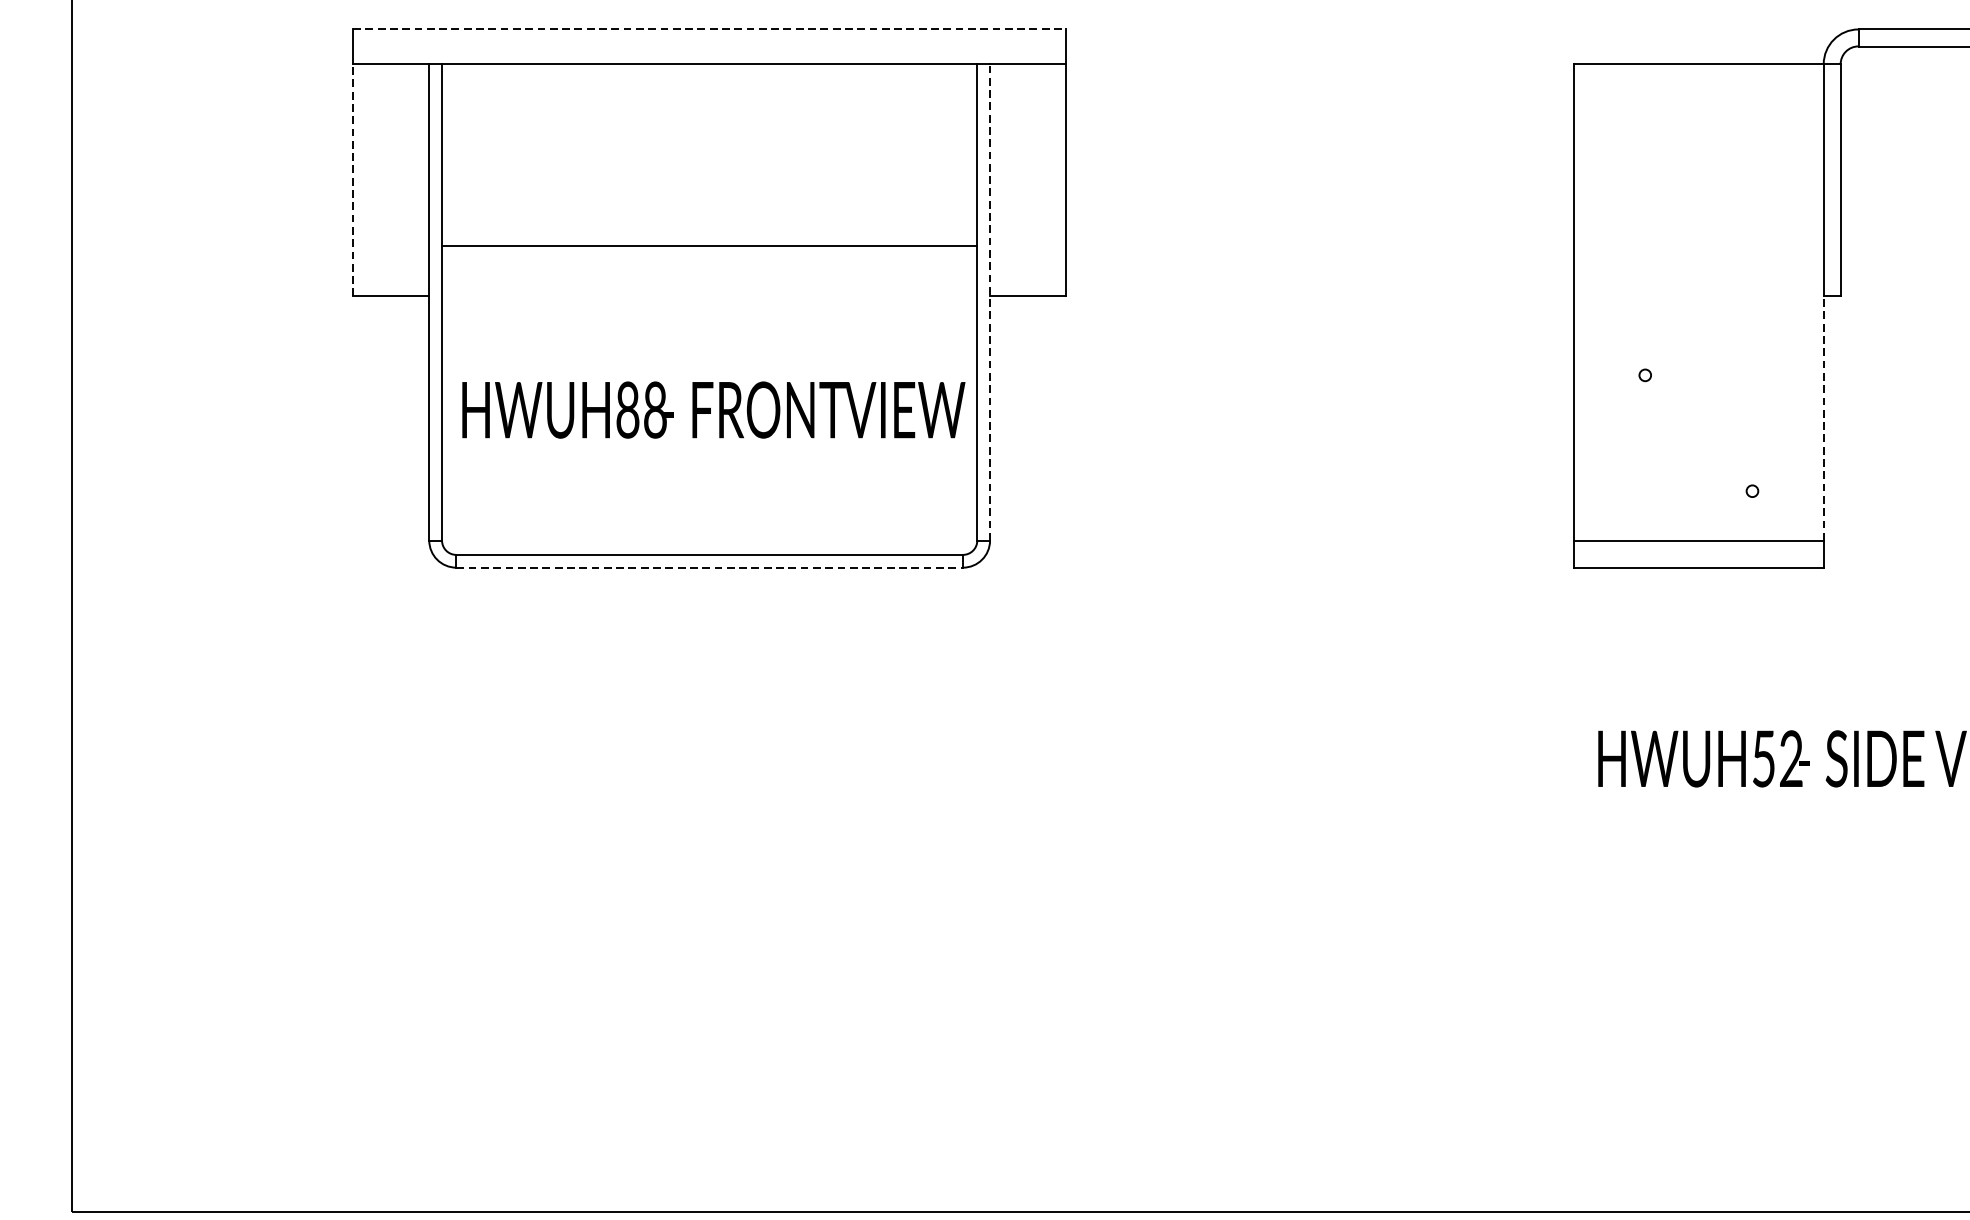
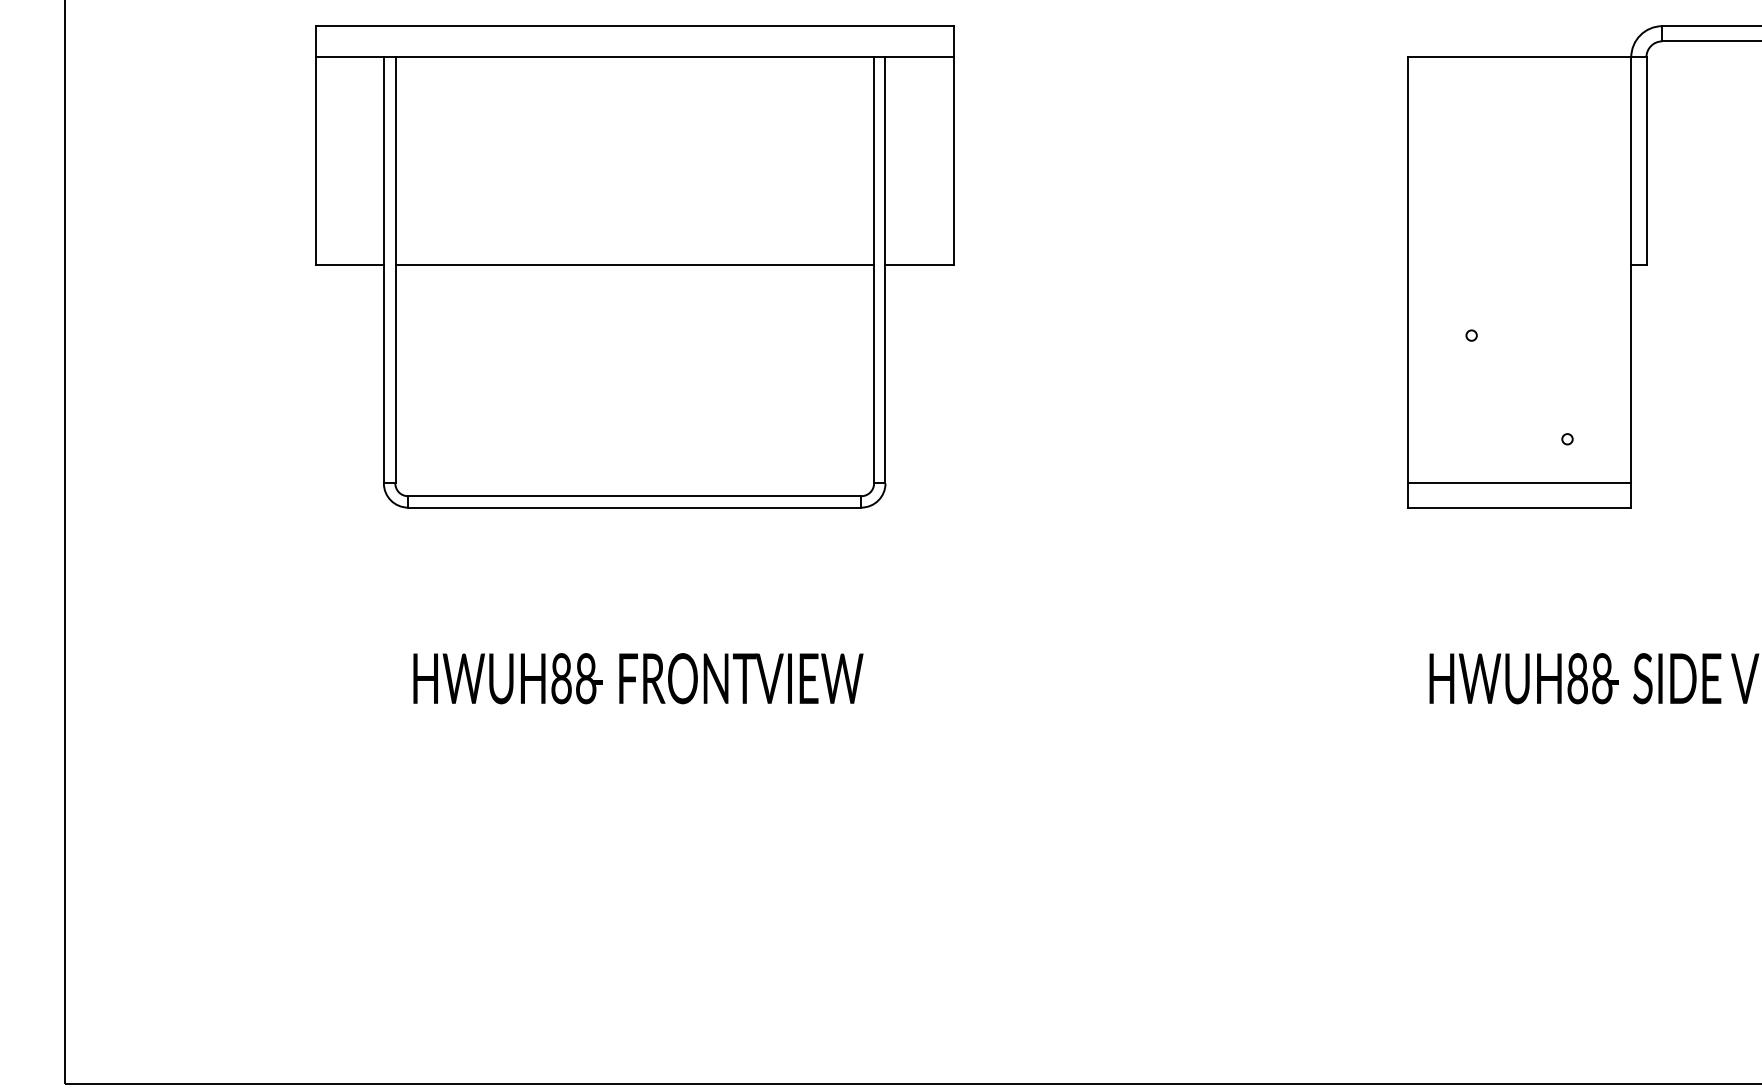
line: (709, 29) -> (634, 26), dashed -> solid
line: (352, 180) -> (315, 161), dashed -> solid
line: (709, 245) -> (634, 264), moved
line: (990, 301) -> (885, 269), dashed -> solid
text: (713, 409) -> (638, 678), moved
line: (1823, 417) -> (1631, 373), dashed -> solid
line: (709, 567) -> (634, 507), dashed -> solid
text: (1777, 758) -> (1589, 678), HWUH52 -> HWUH88

